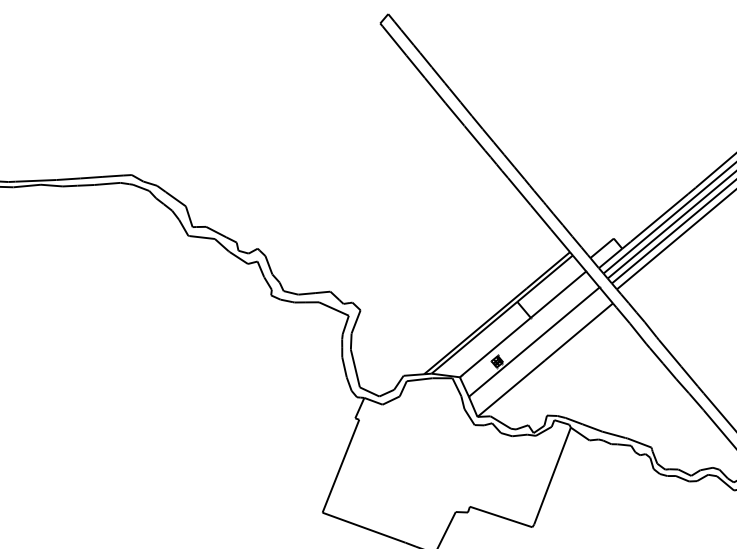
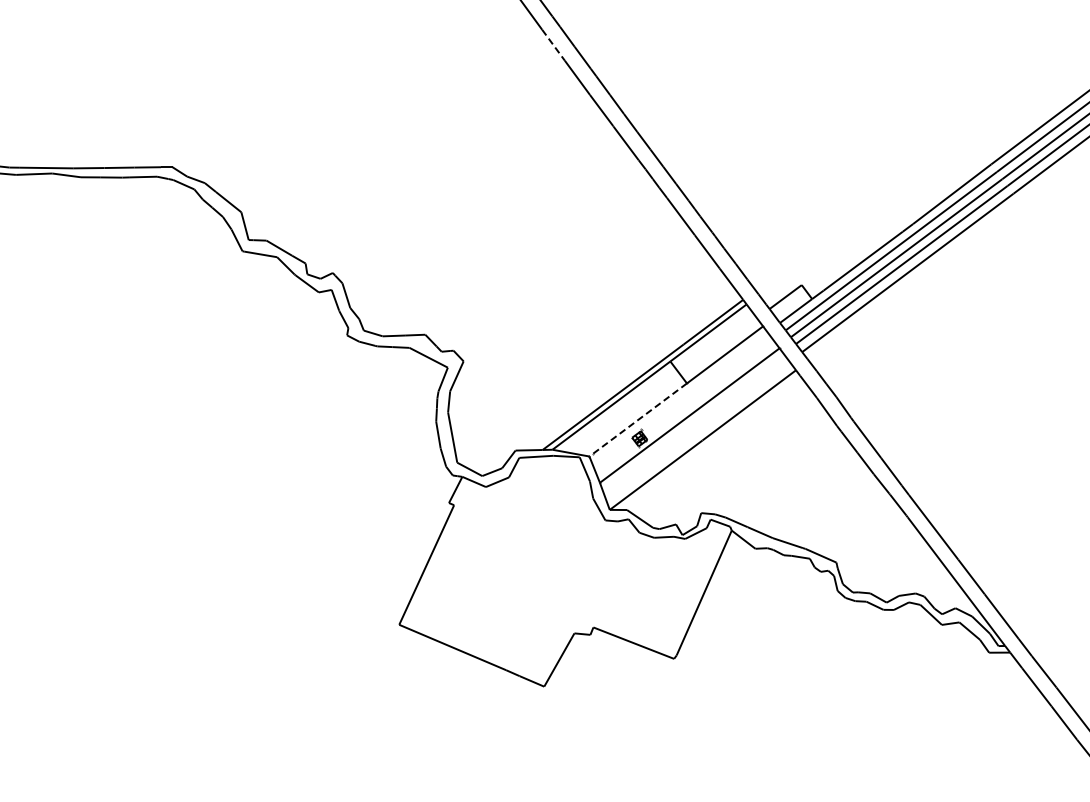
line: (415, 67) -> (553, 45), solid -> dashed
line: (495, 347) -> (638, 419), solid -> dashed

